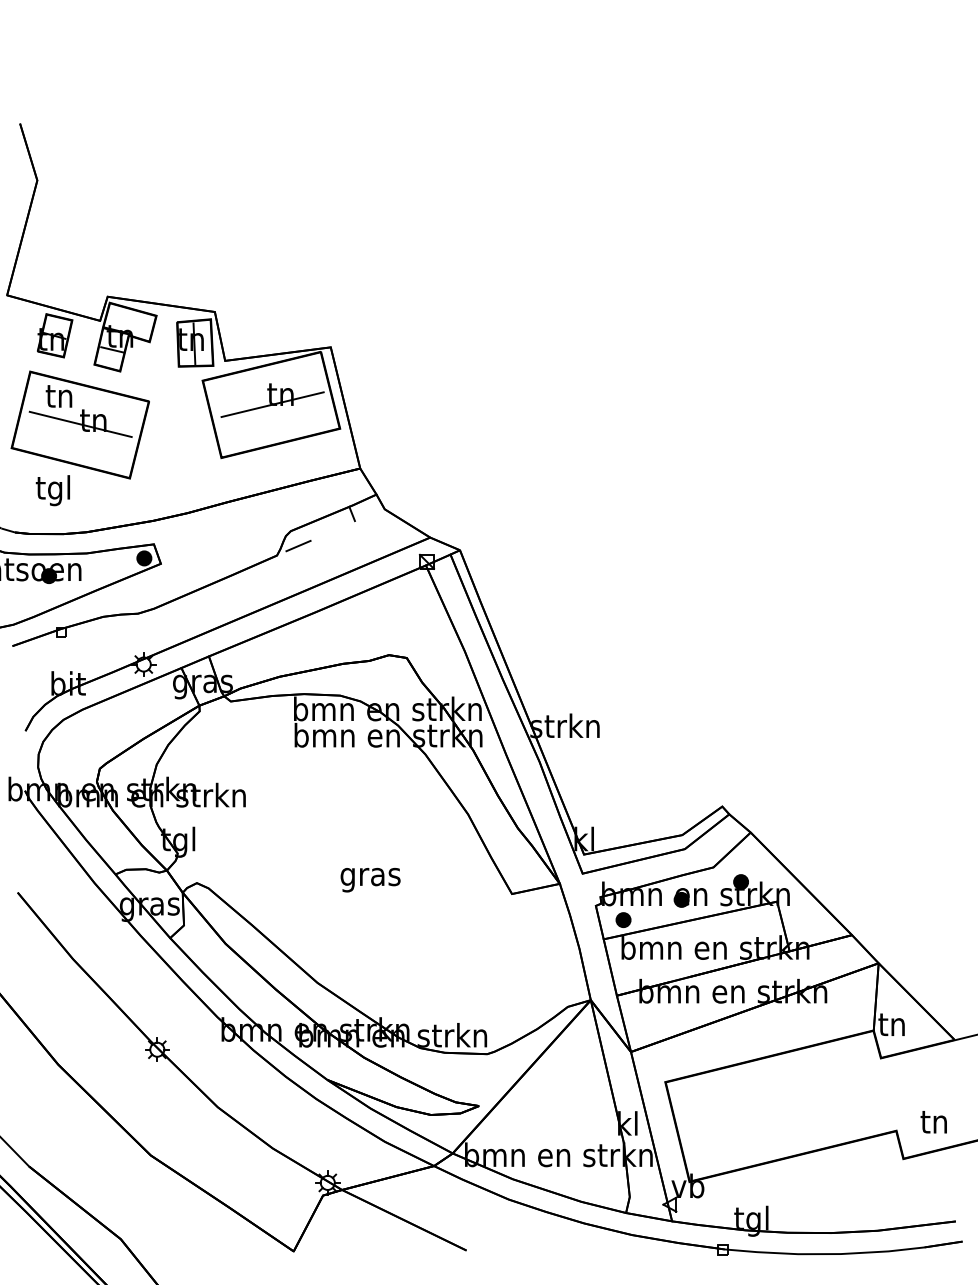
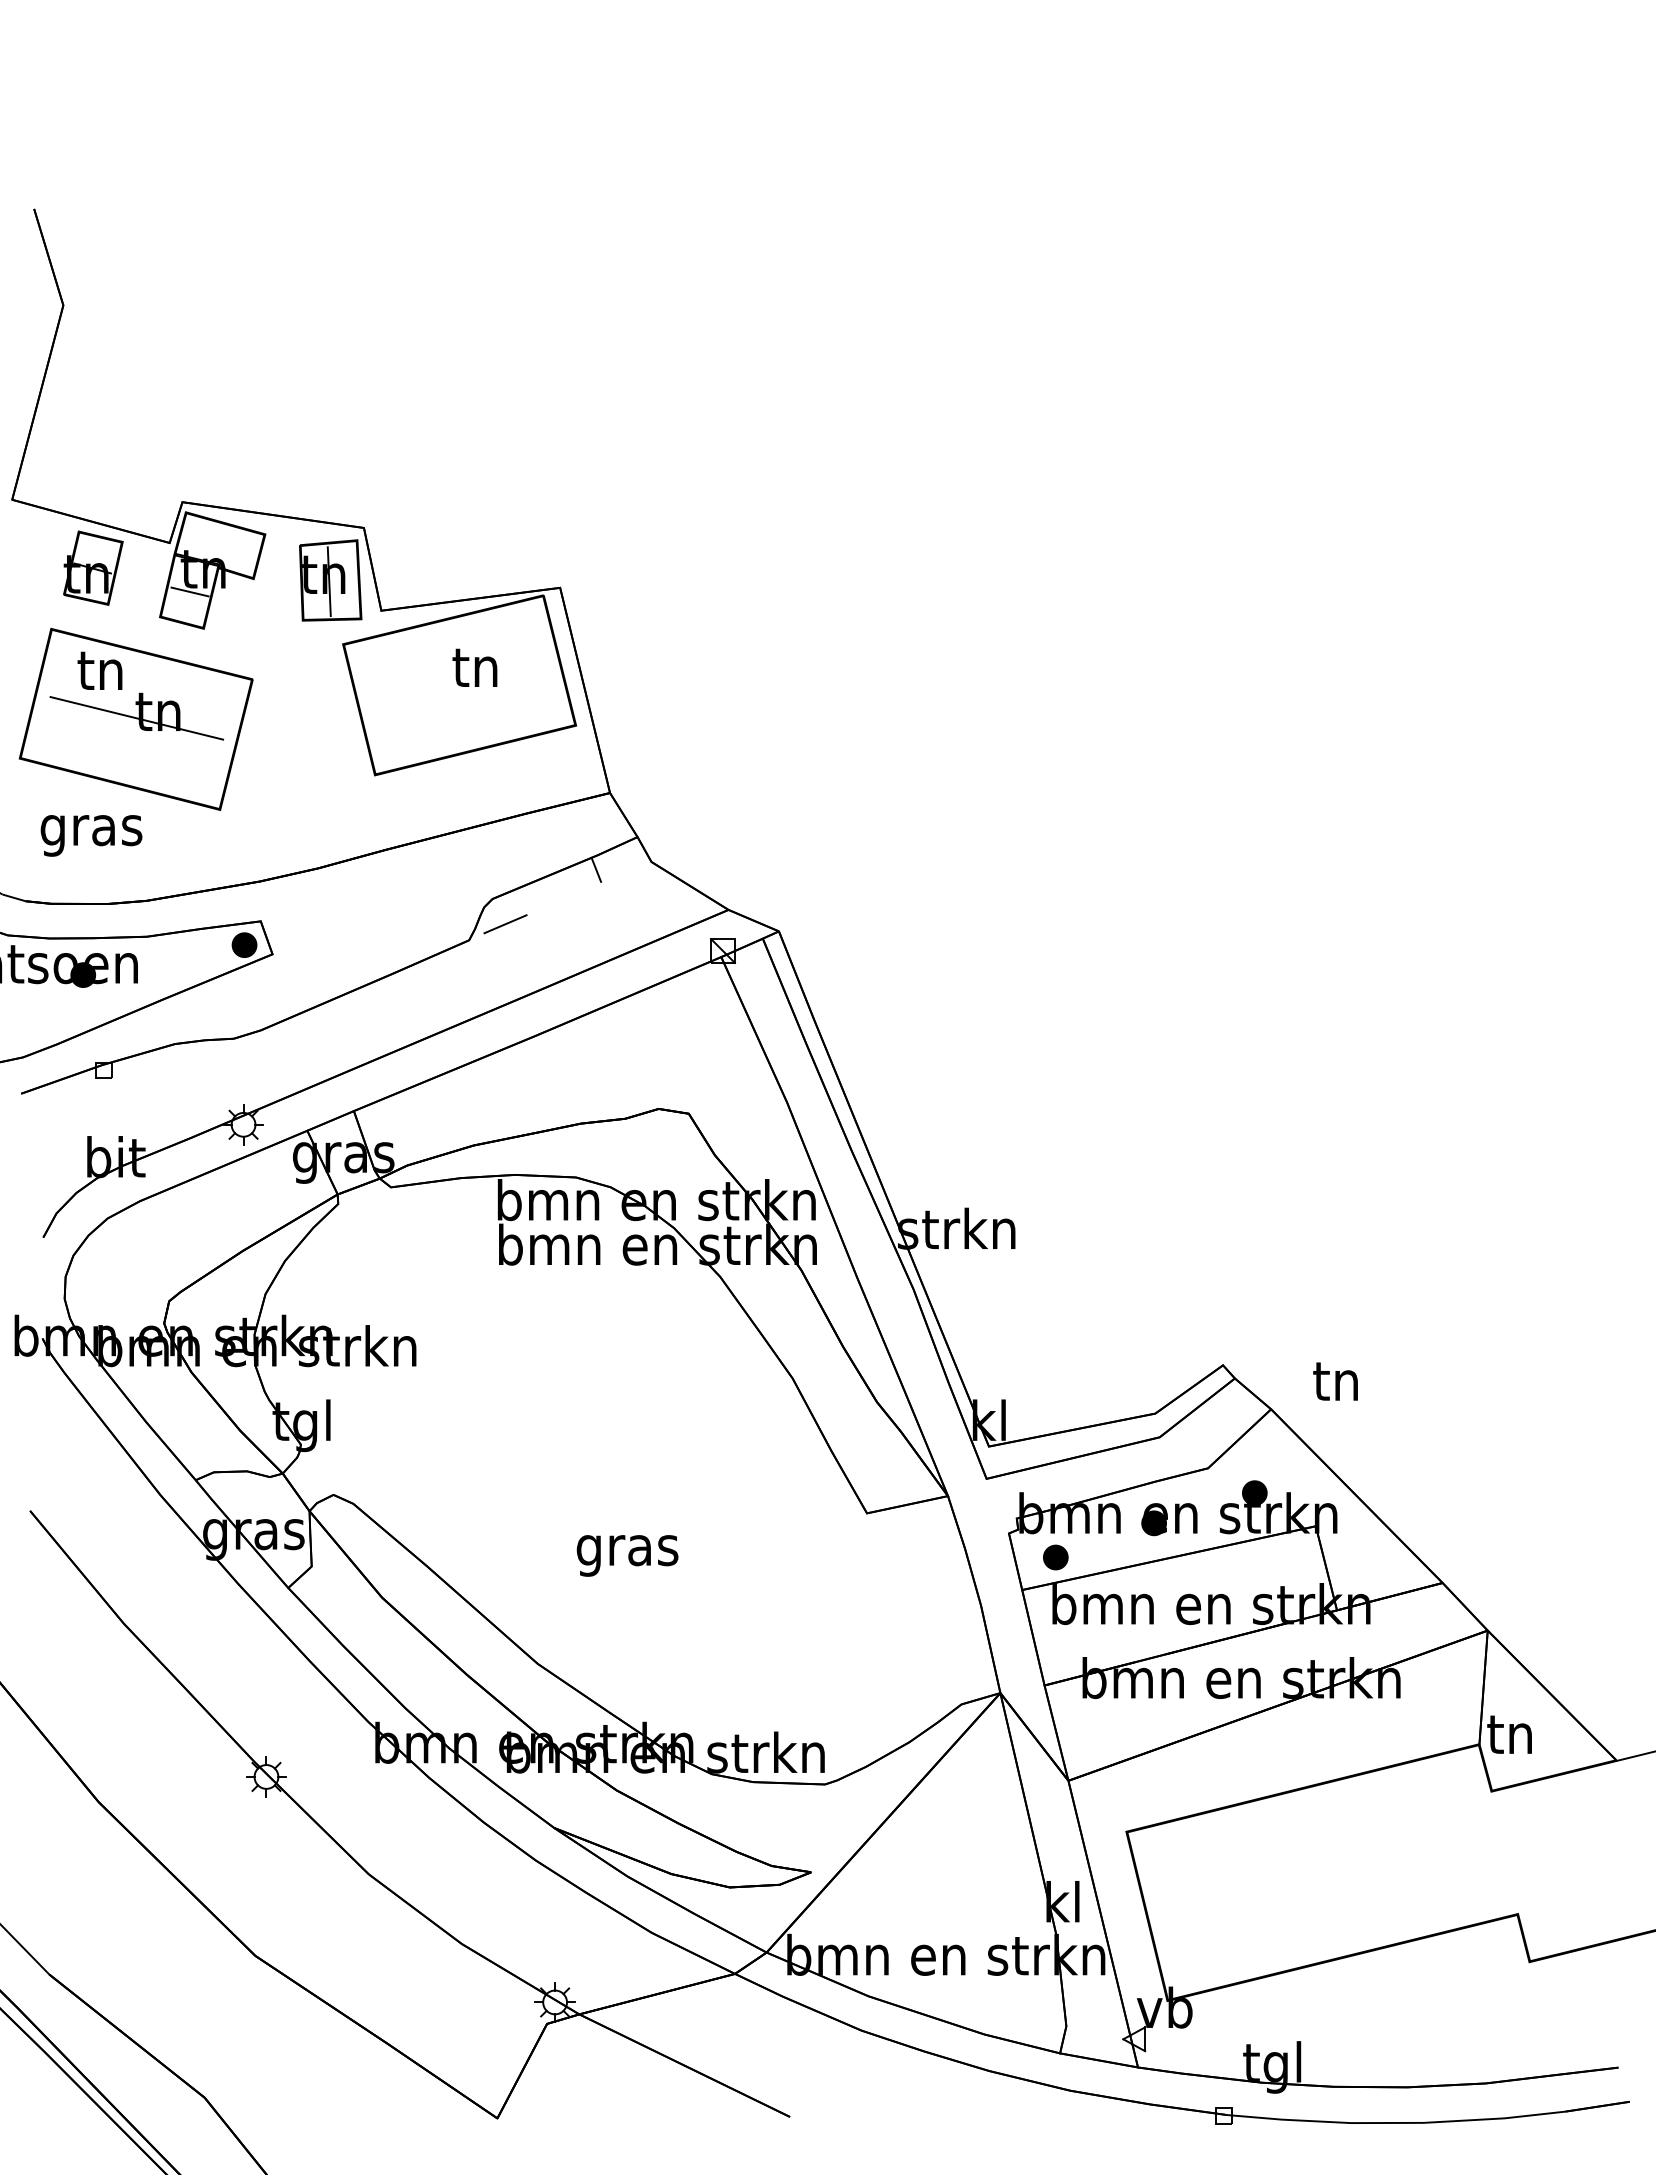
line: (272, 404) -> (461, 684), removed
text: (53, 490) -> (90, 830), tgl -> gras
text: (370, 879) -> (627, 1554), moved
text: (933, 1122) -> (1335, 1382), moved

